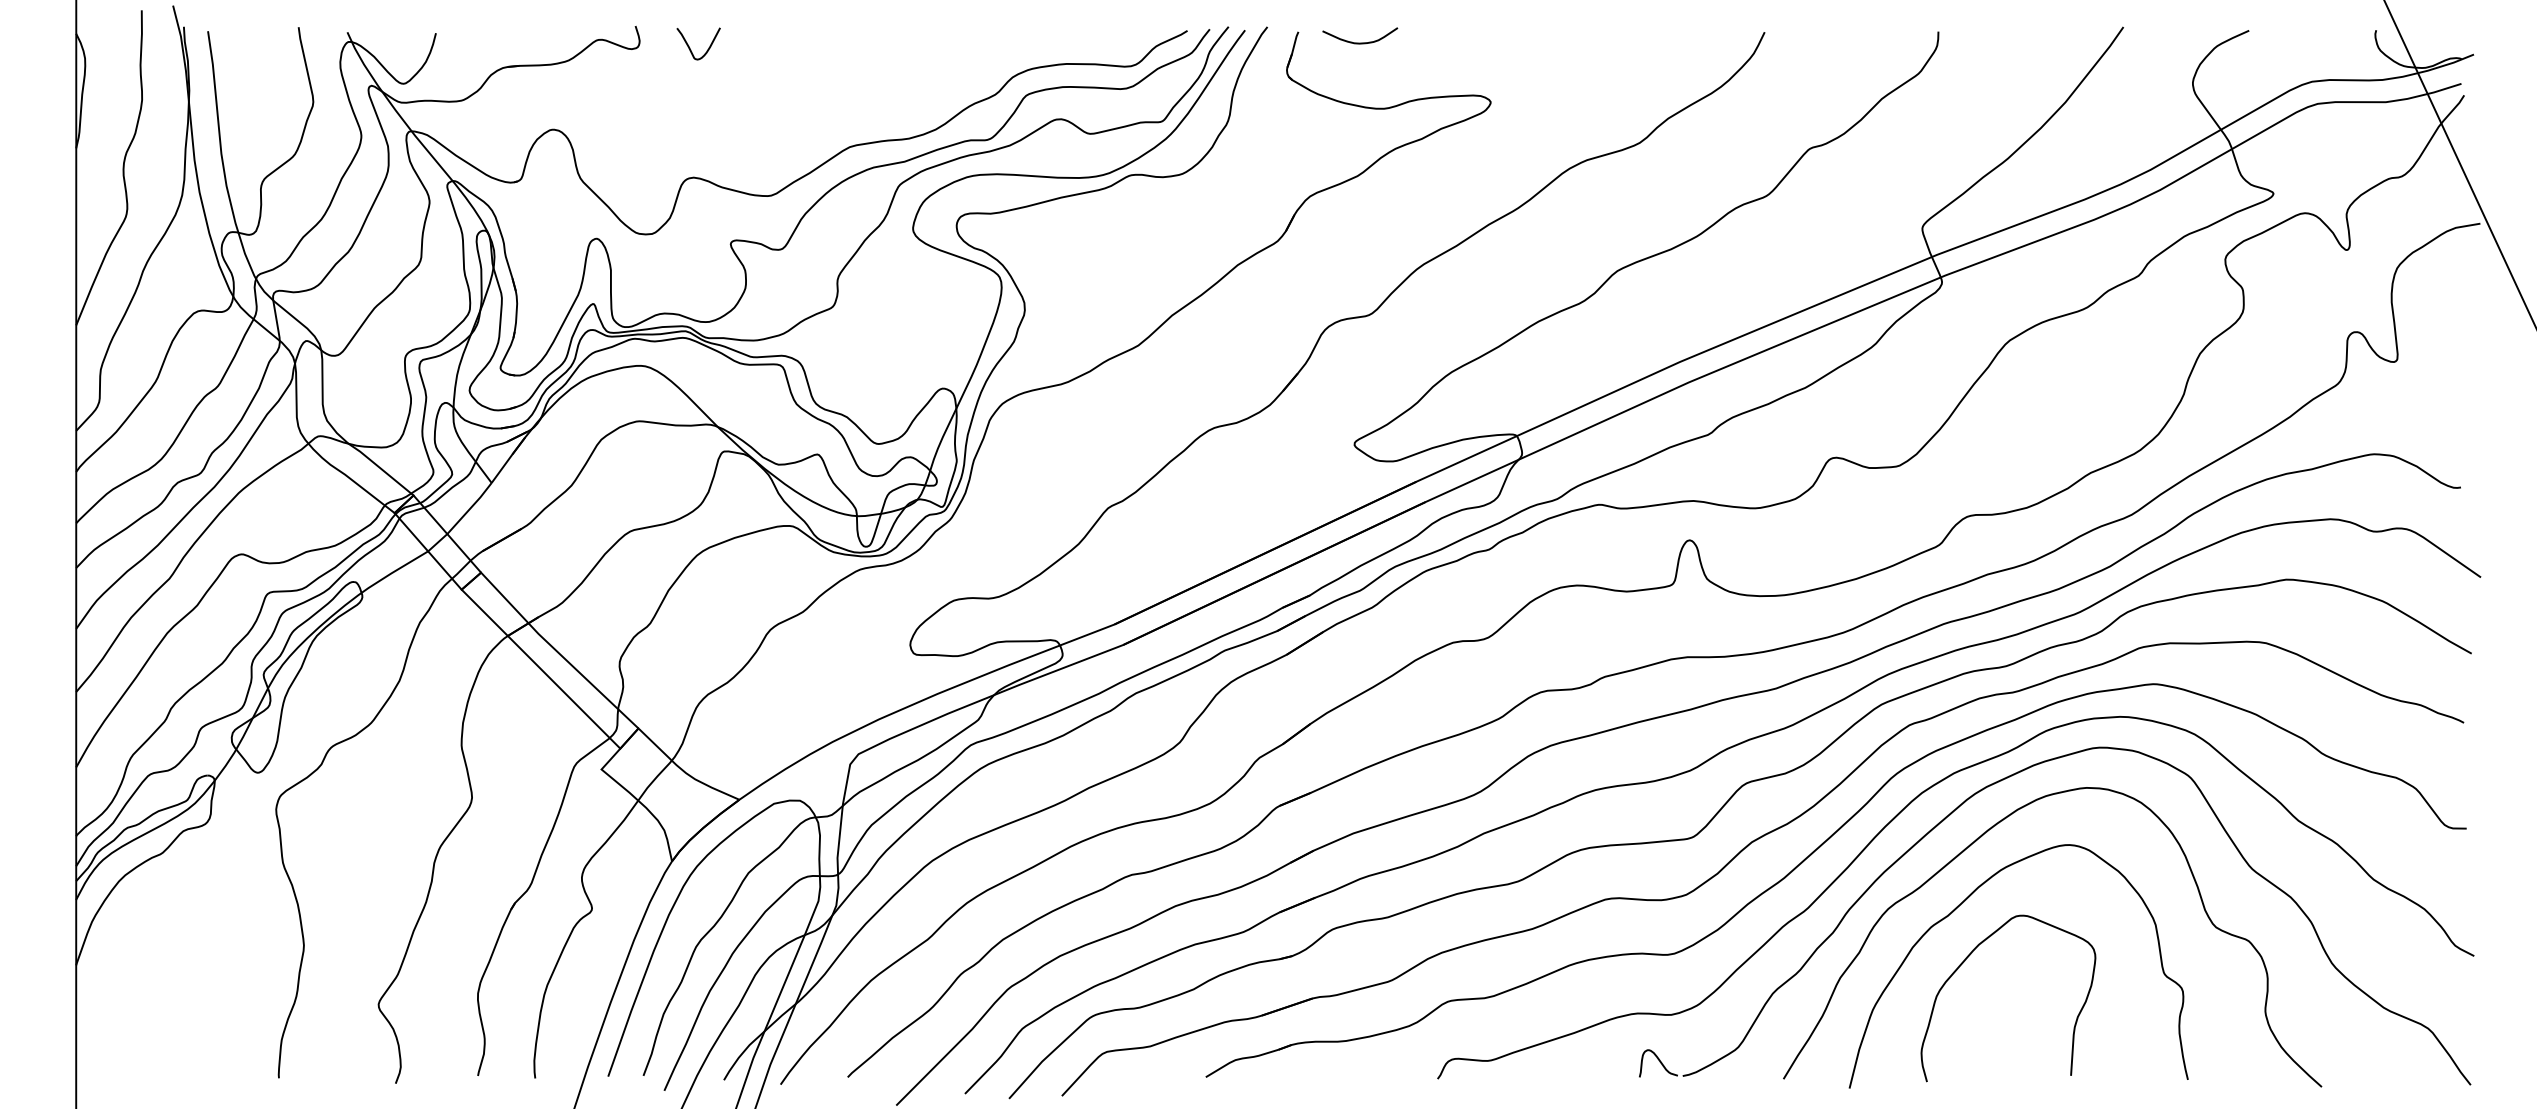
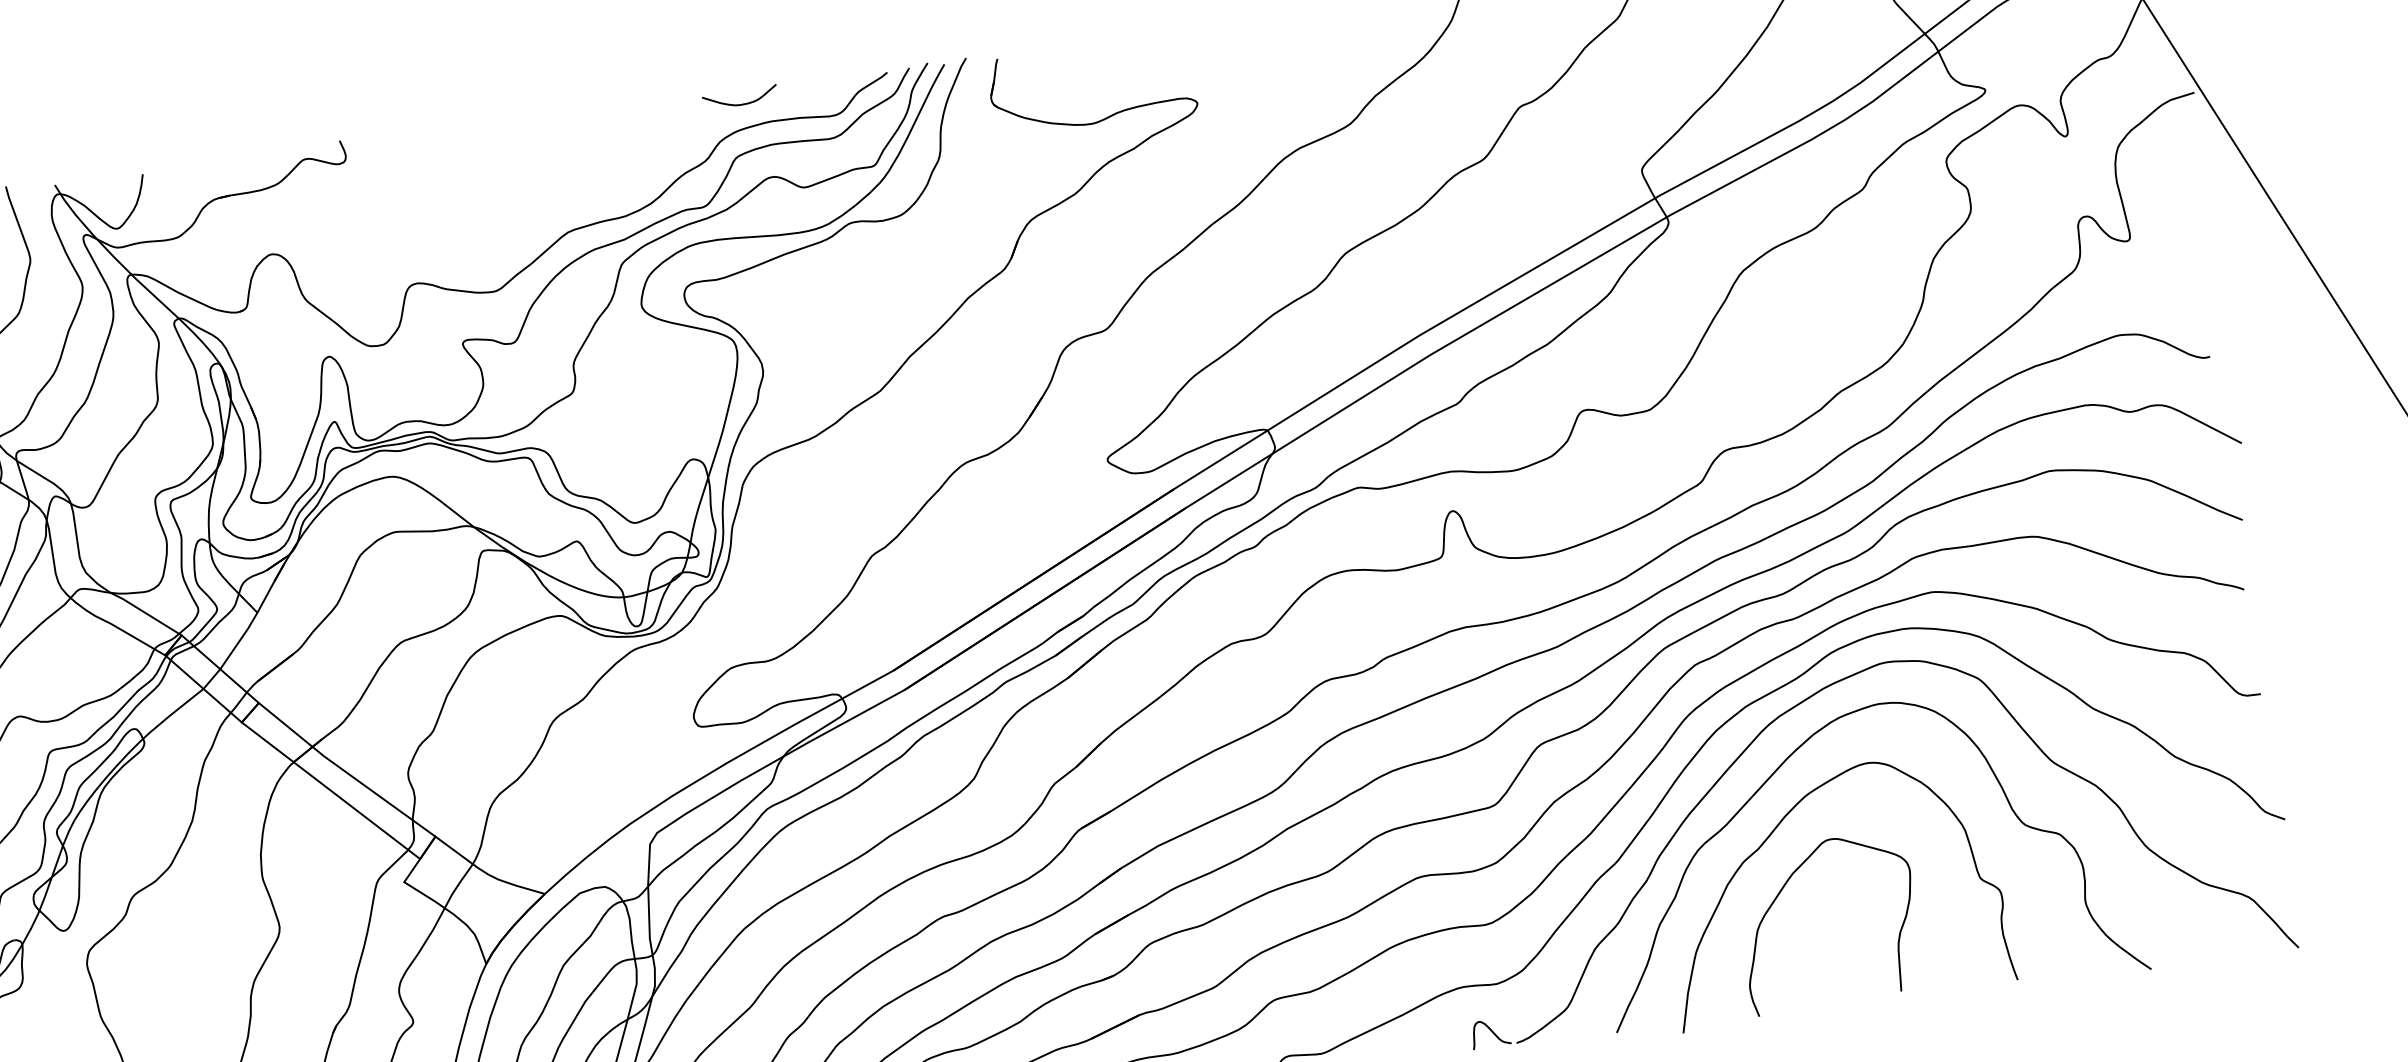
curve: (1360, 42) -> (741, 103), moved
curve: (690, 47) -> (396, 154), removed

